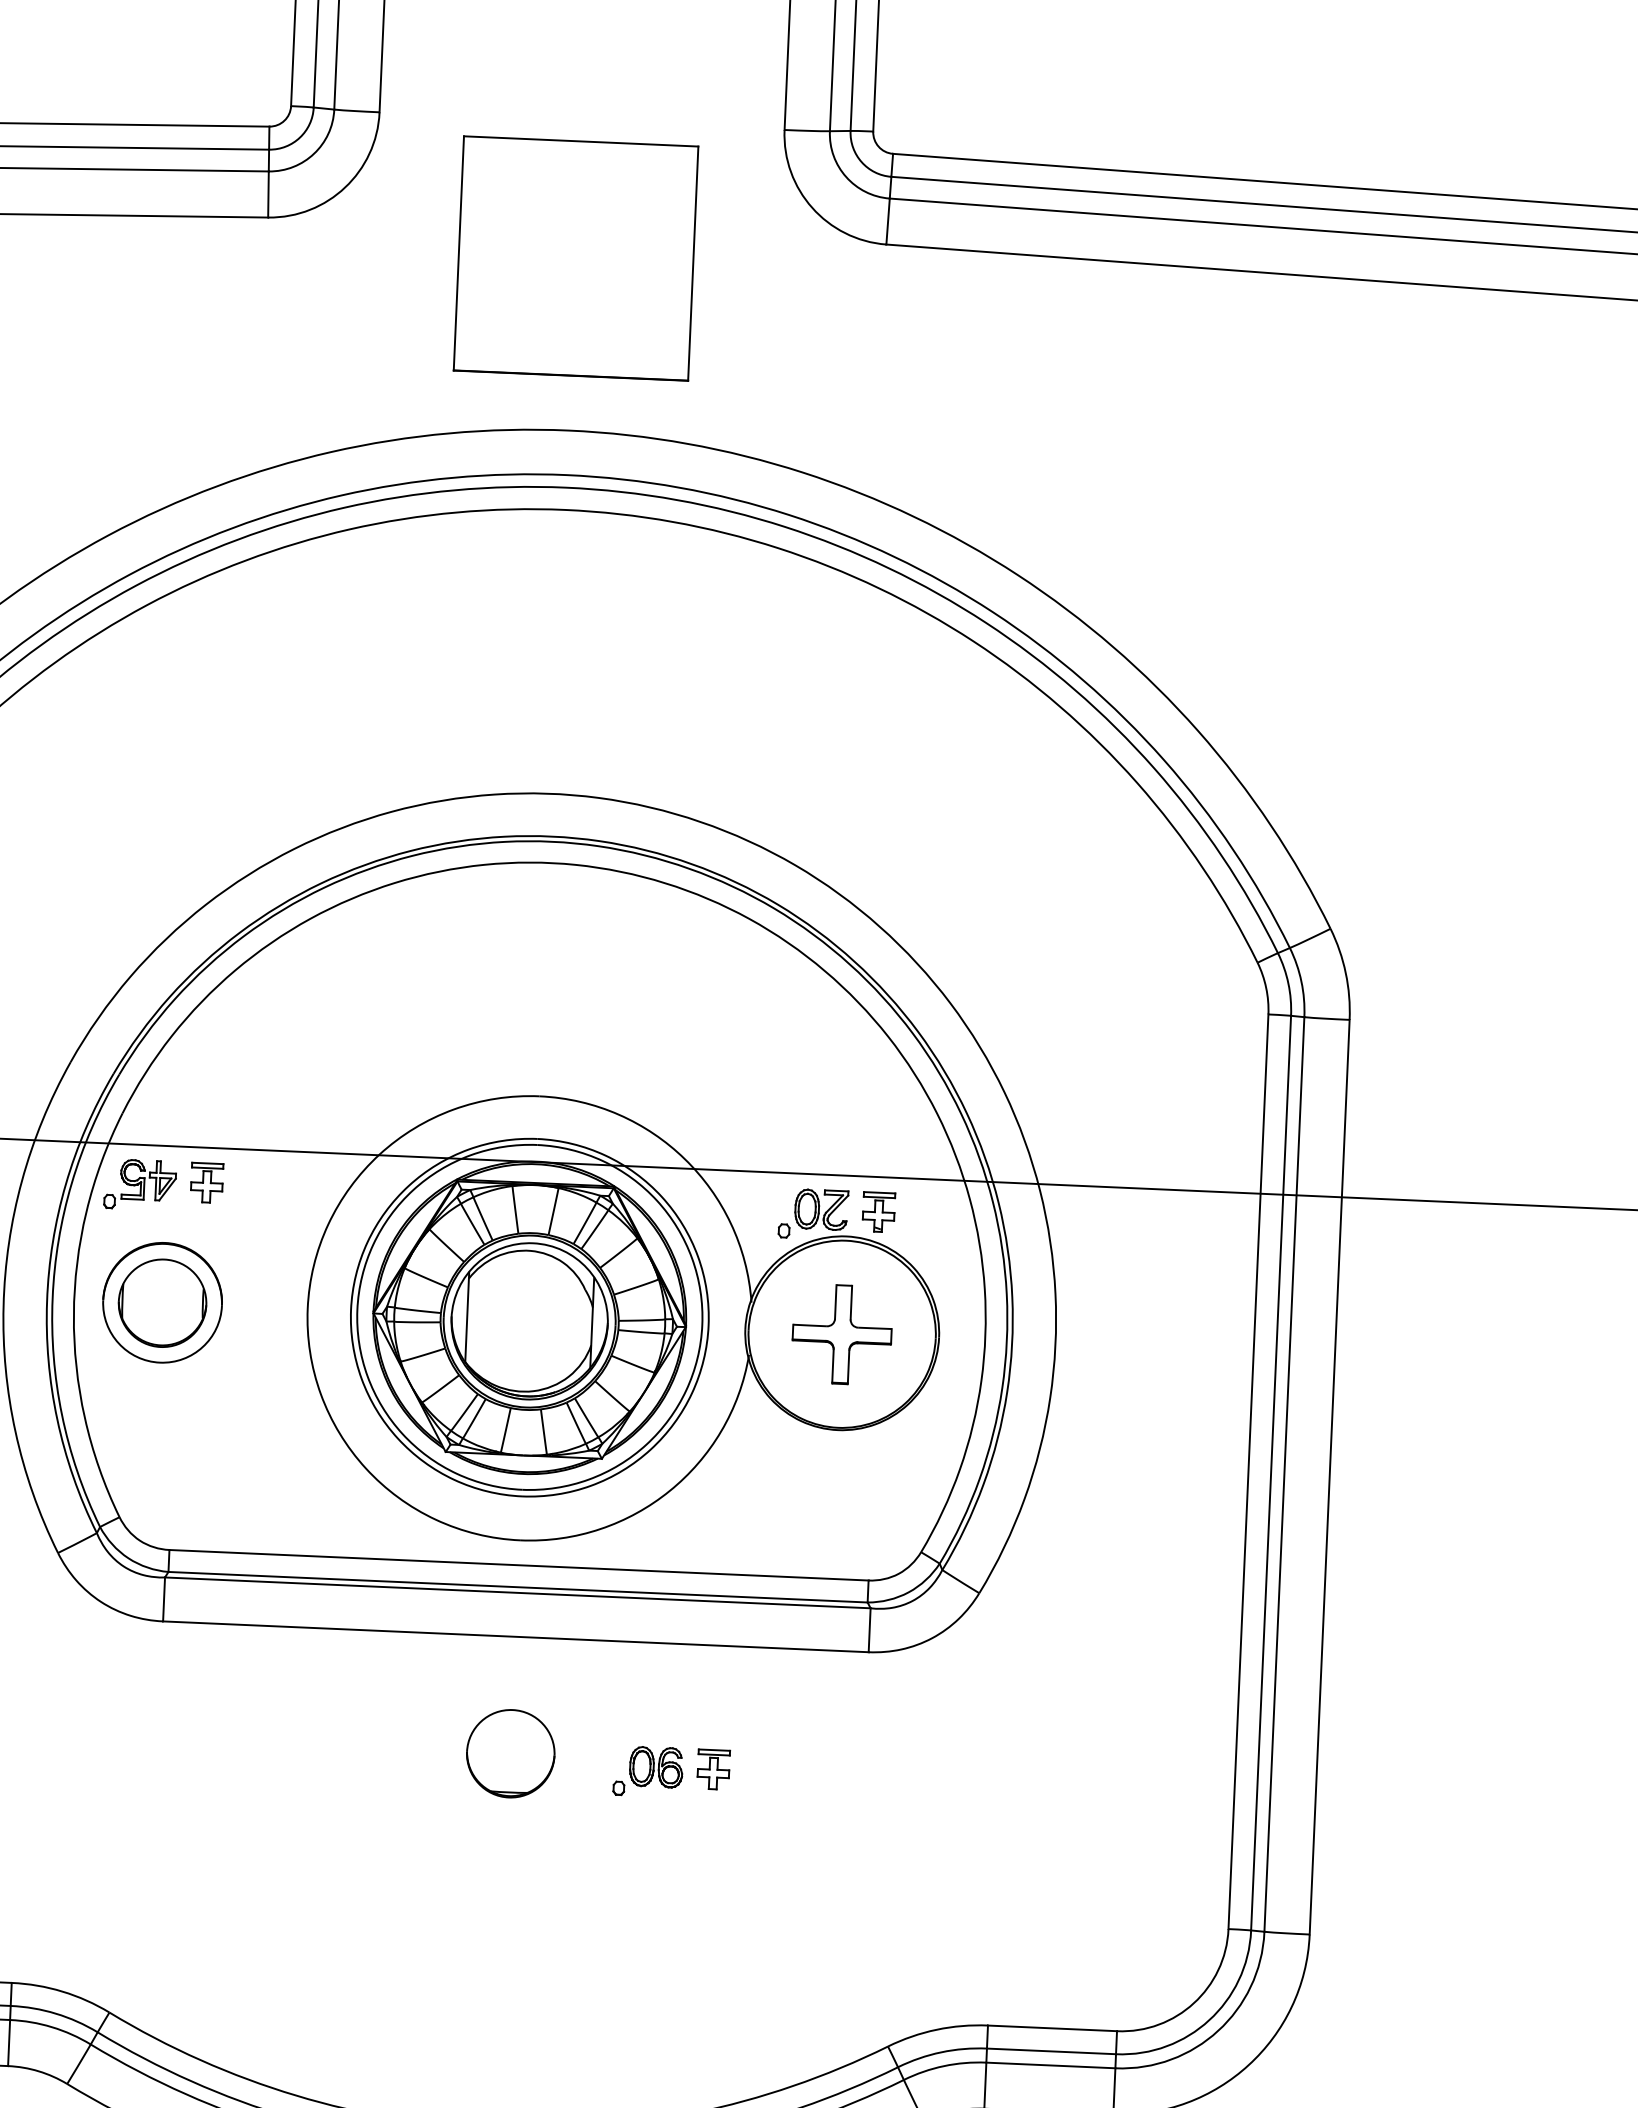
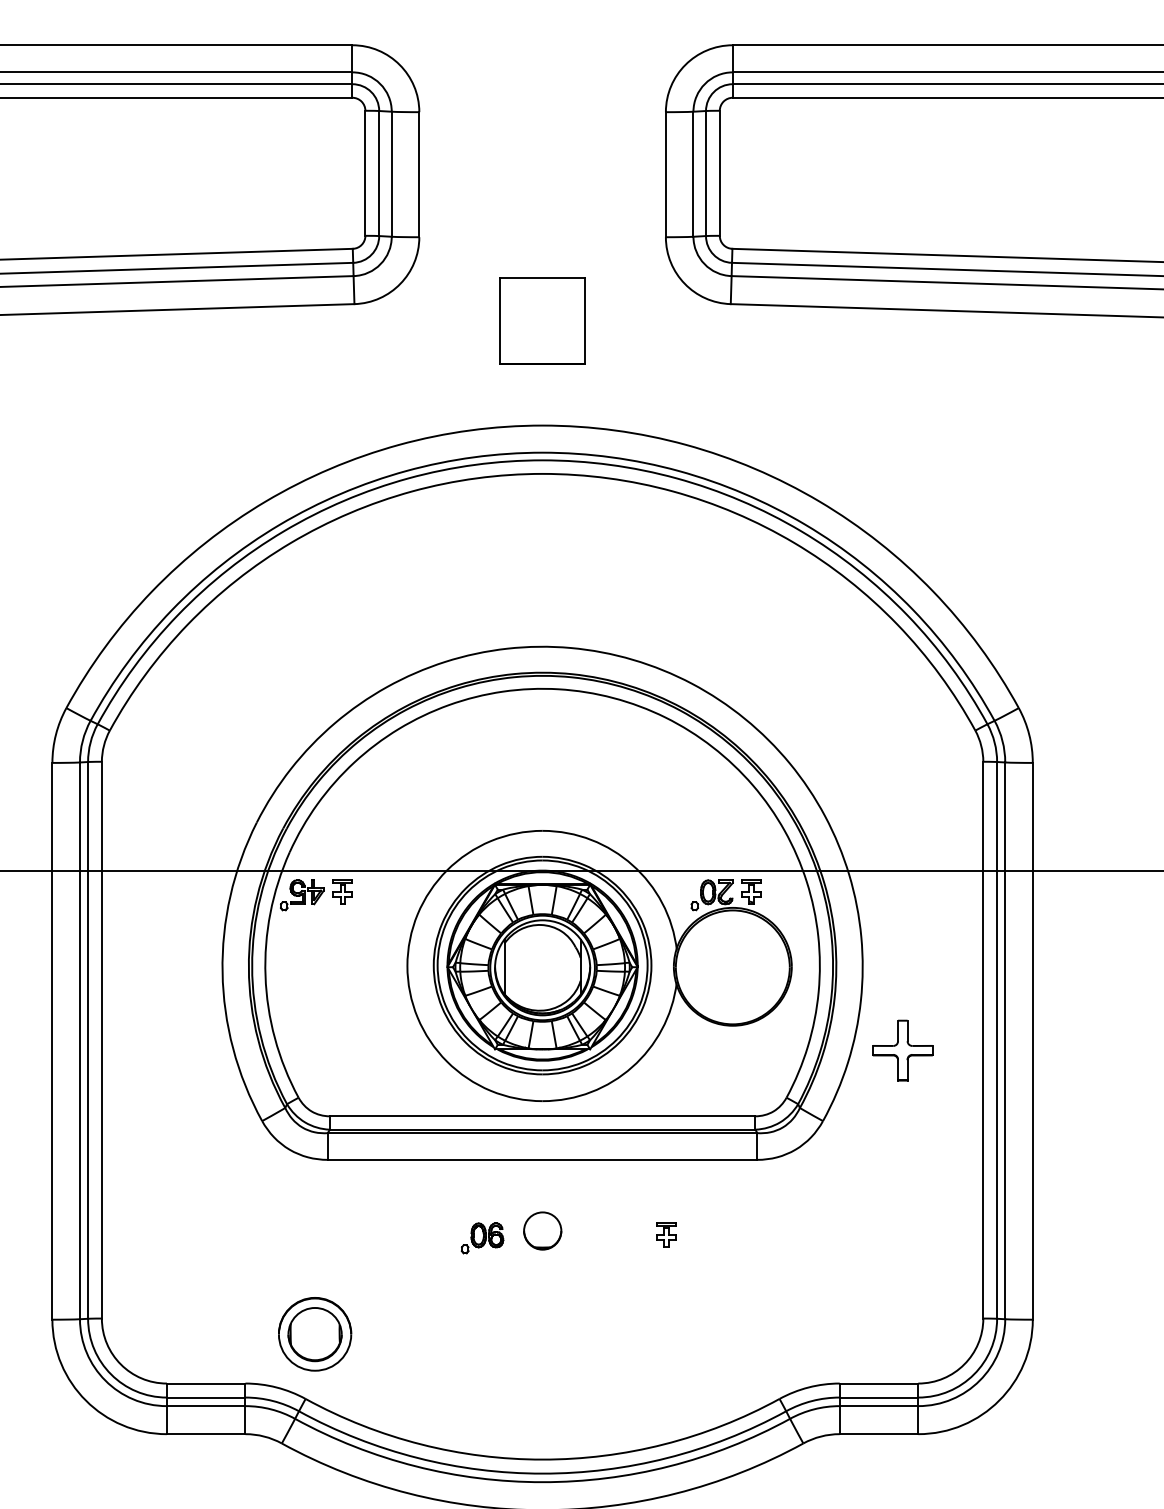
part: (575, 257) -> (542, 320), size x0.6
part: (163, 1303) -> (315, 1334), moved
part: (841, 1334) -> (902, 1050), moved
part: (510, 1752) -> (542, 1230), size x0.7
part: (648, 1771) -> (482, 1238), moved

